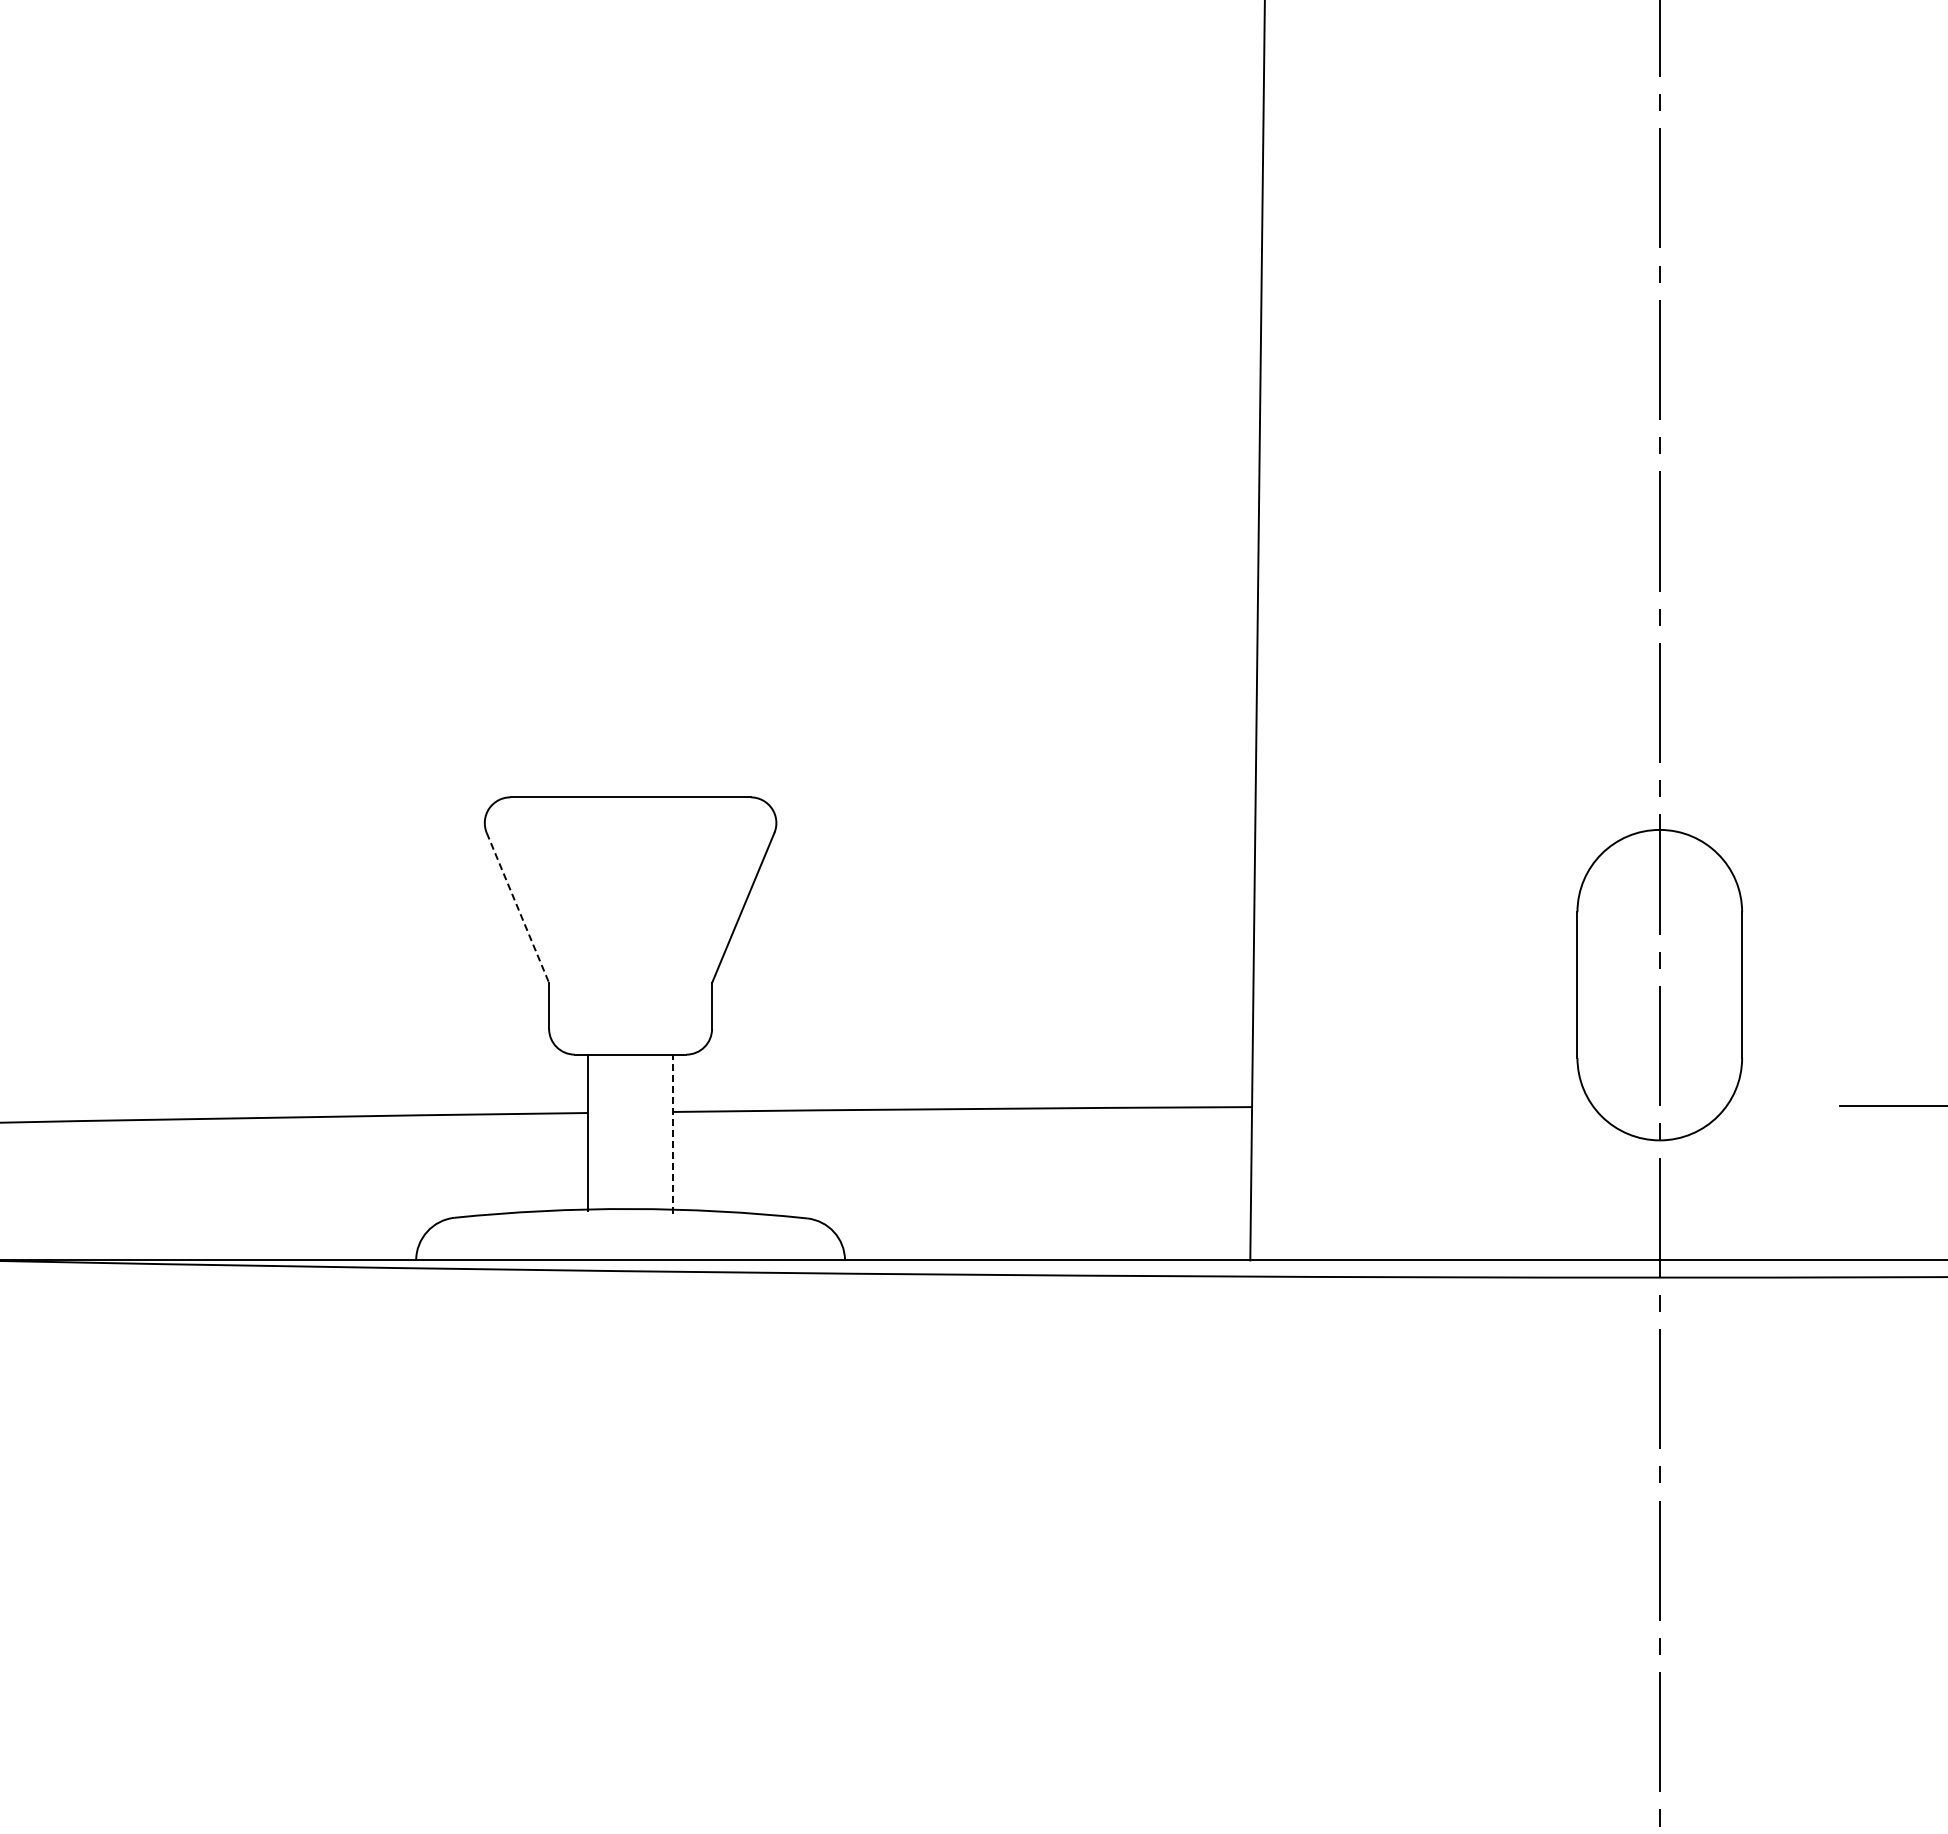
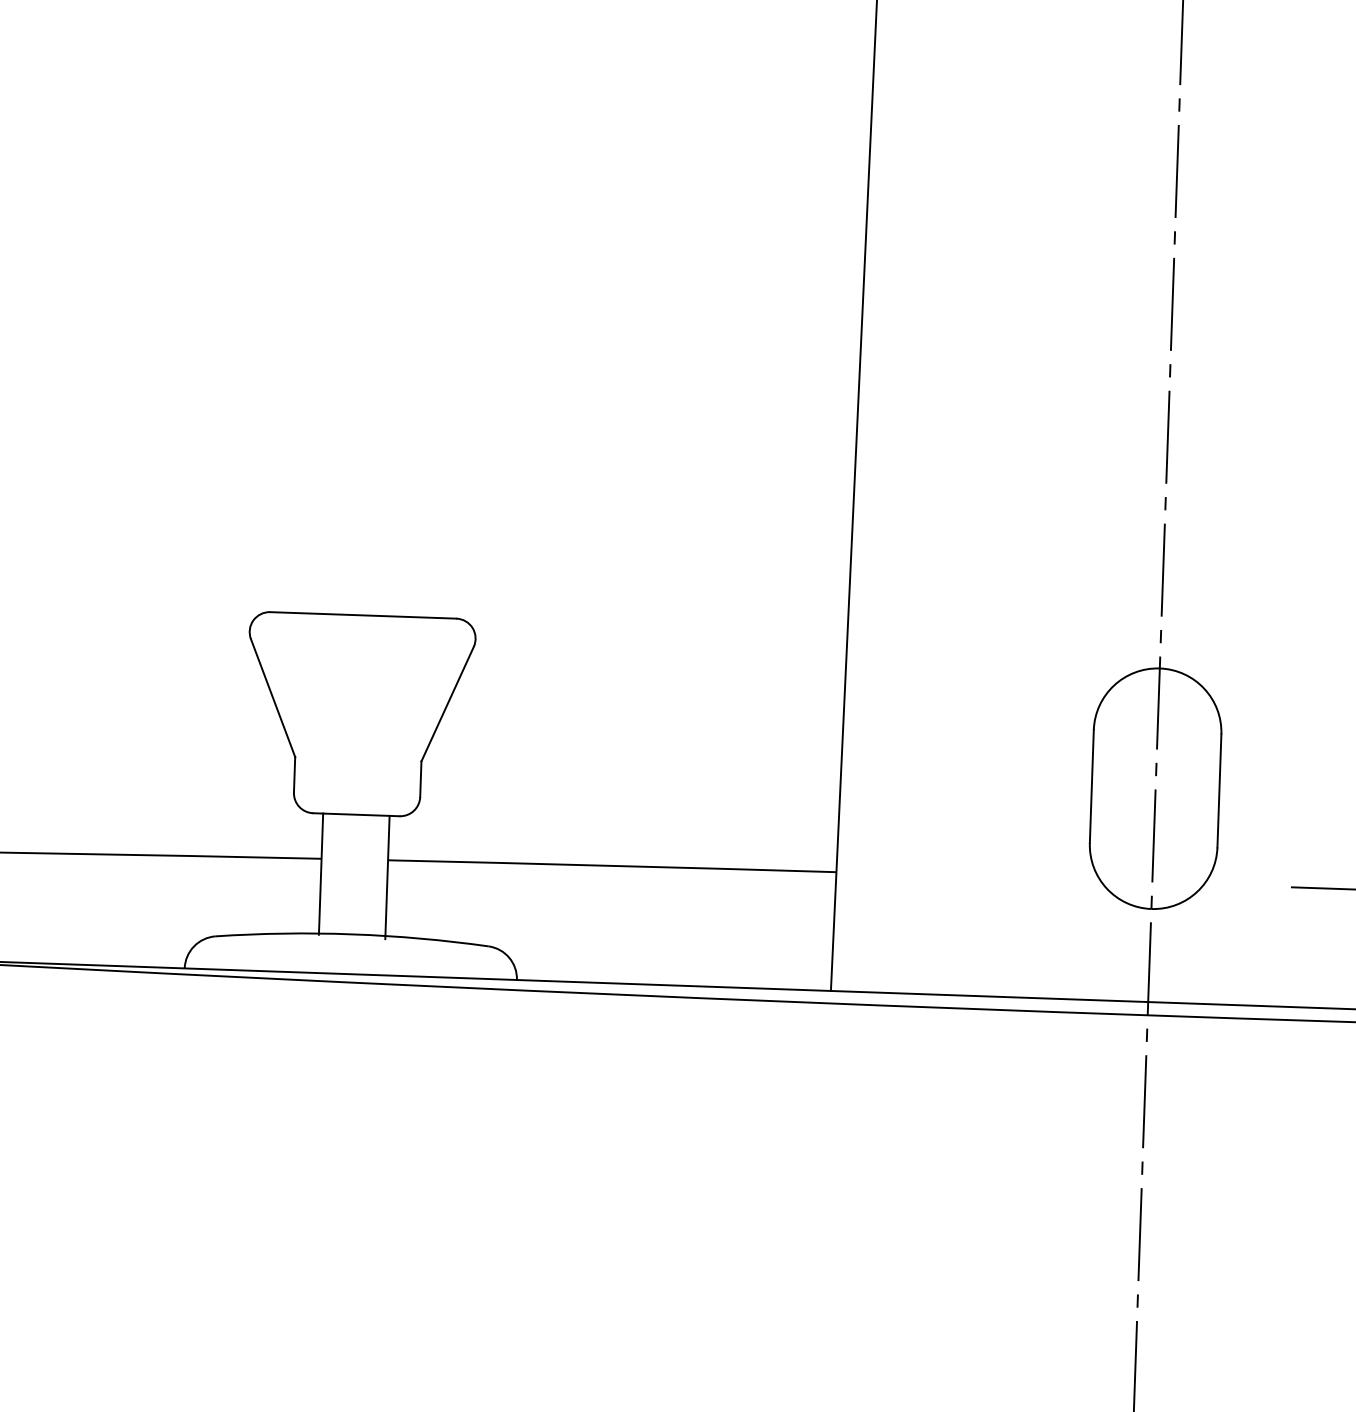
line: (518, 908) -> (273, 698), dashed -> solid
line: (673, 1134) -> (387, 877), dashed -> solid

